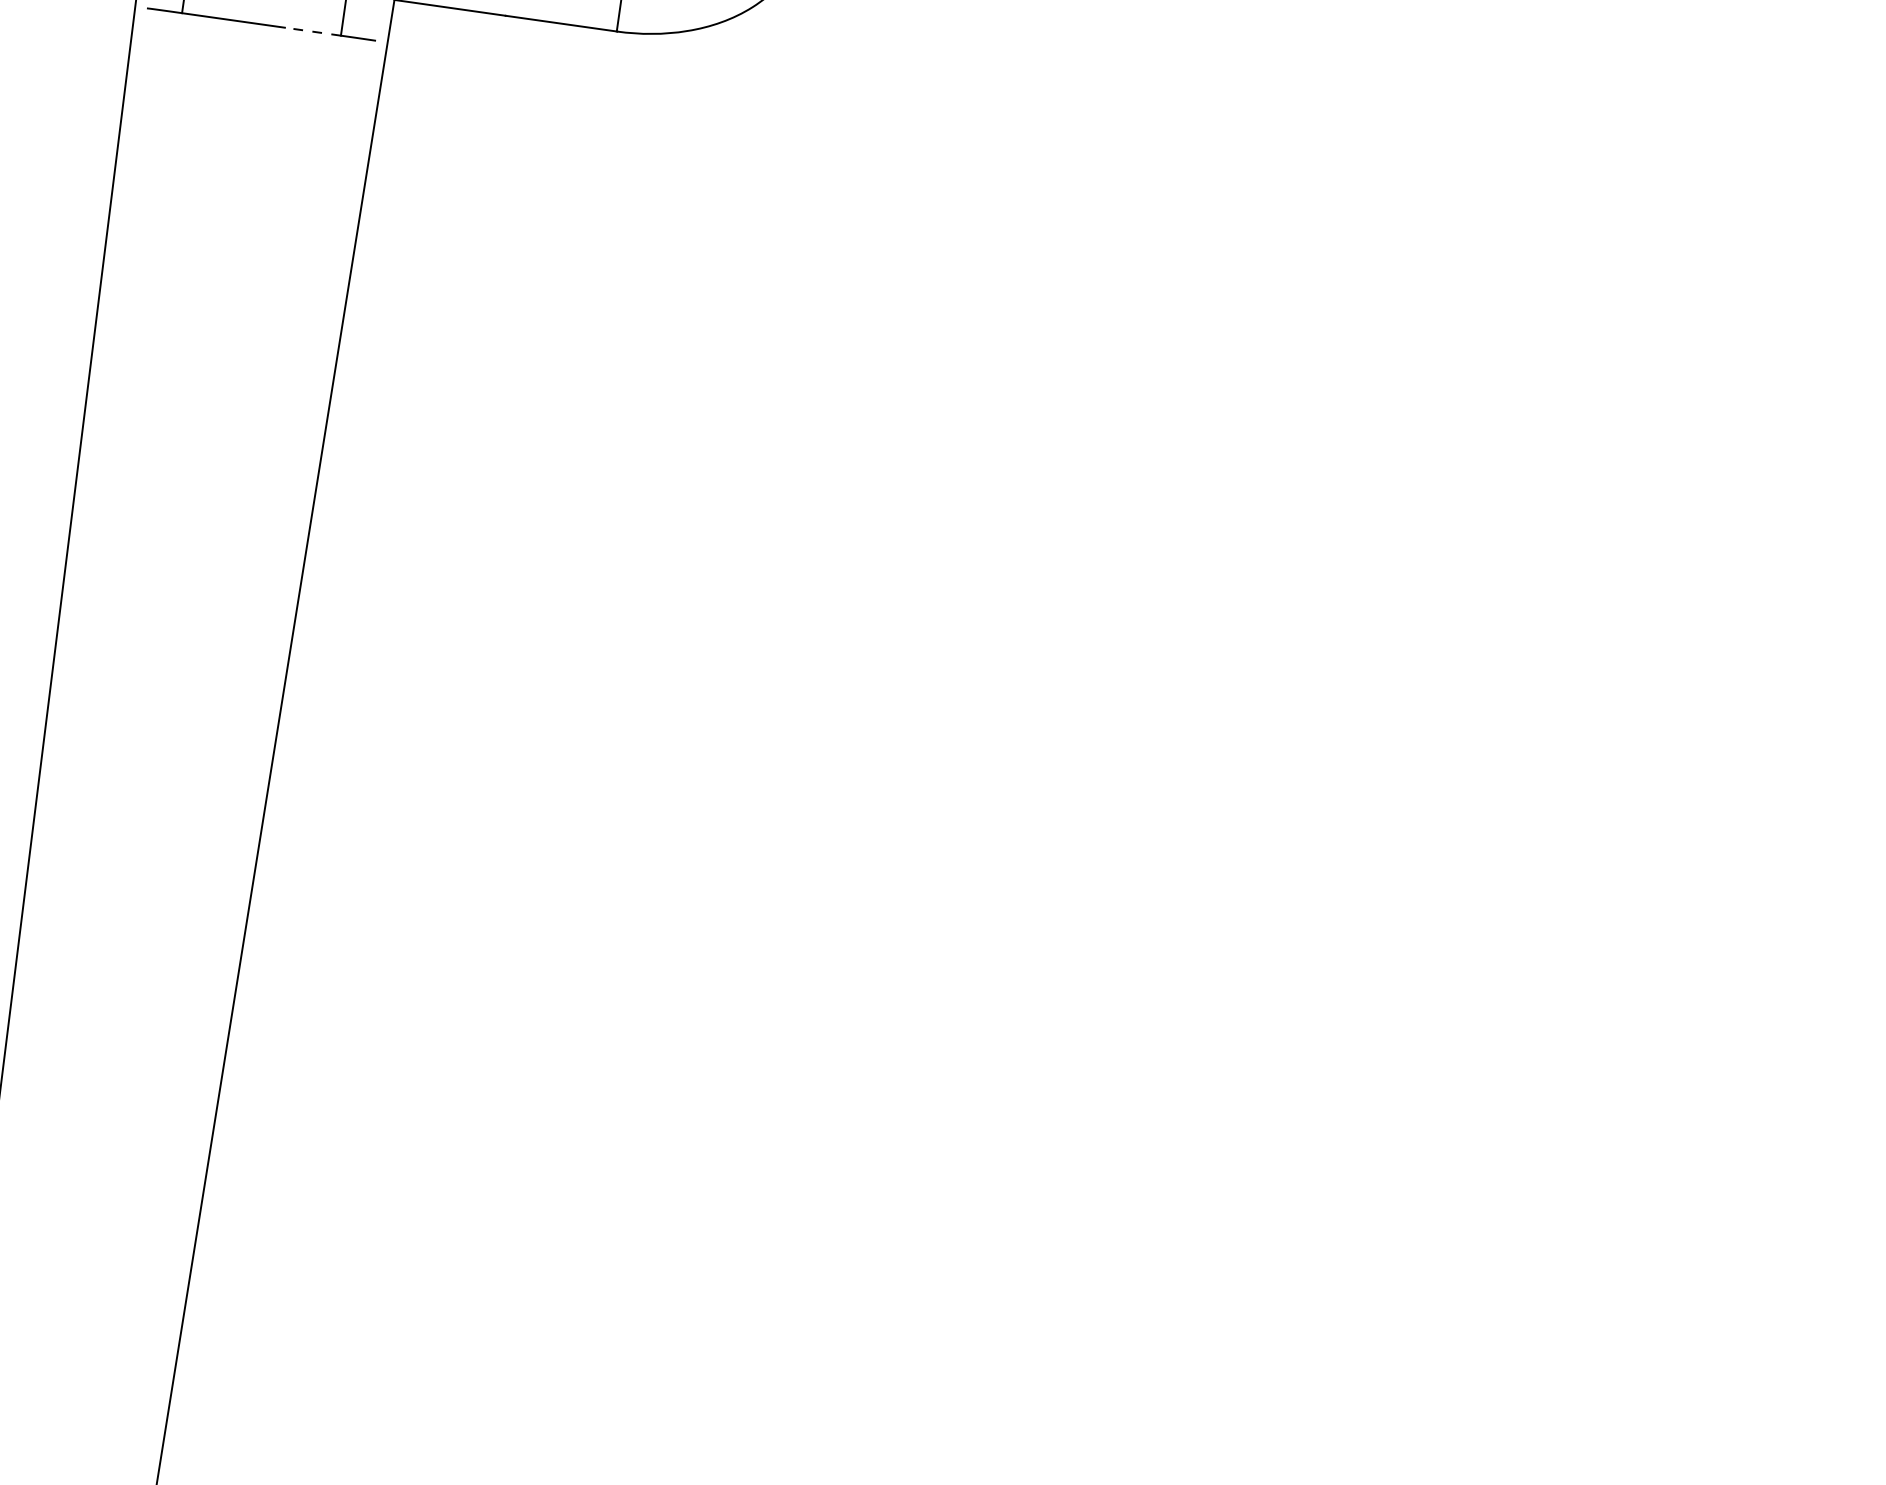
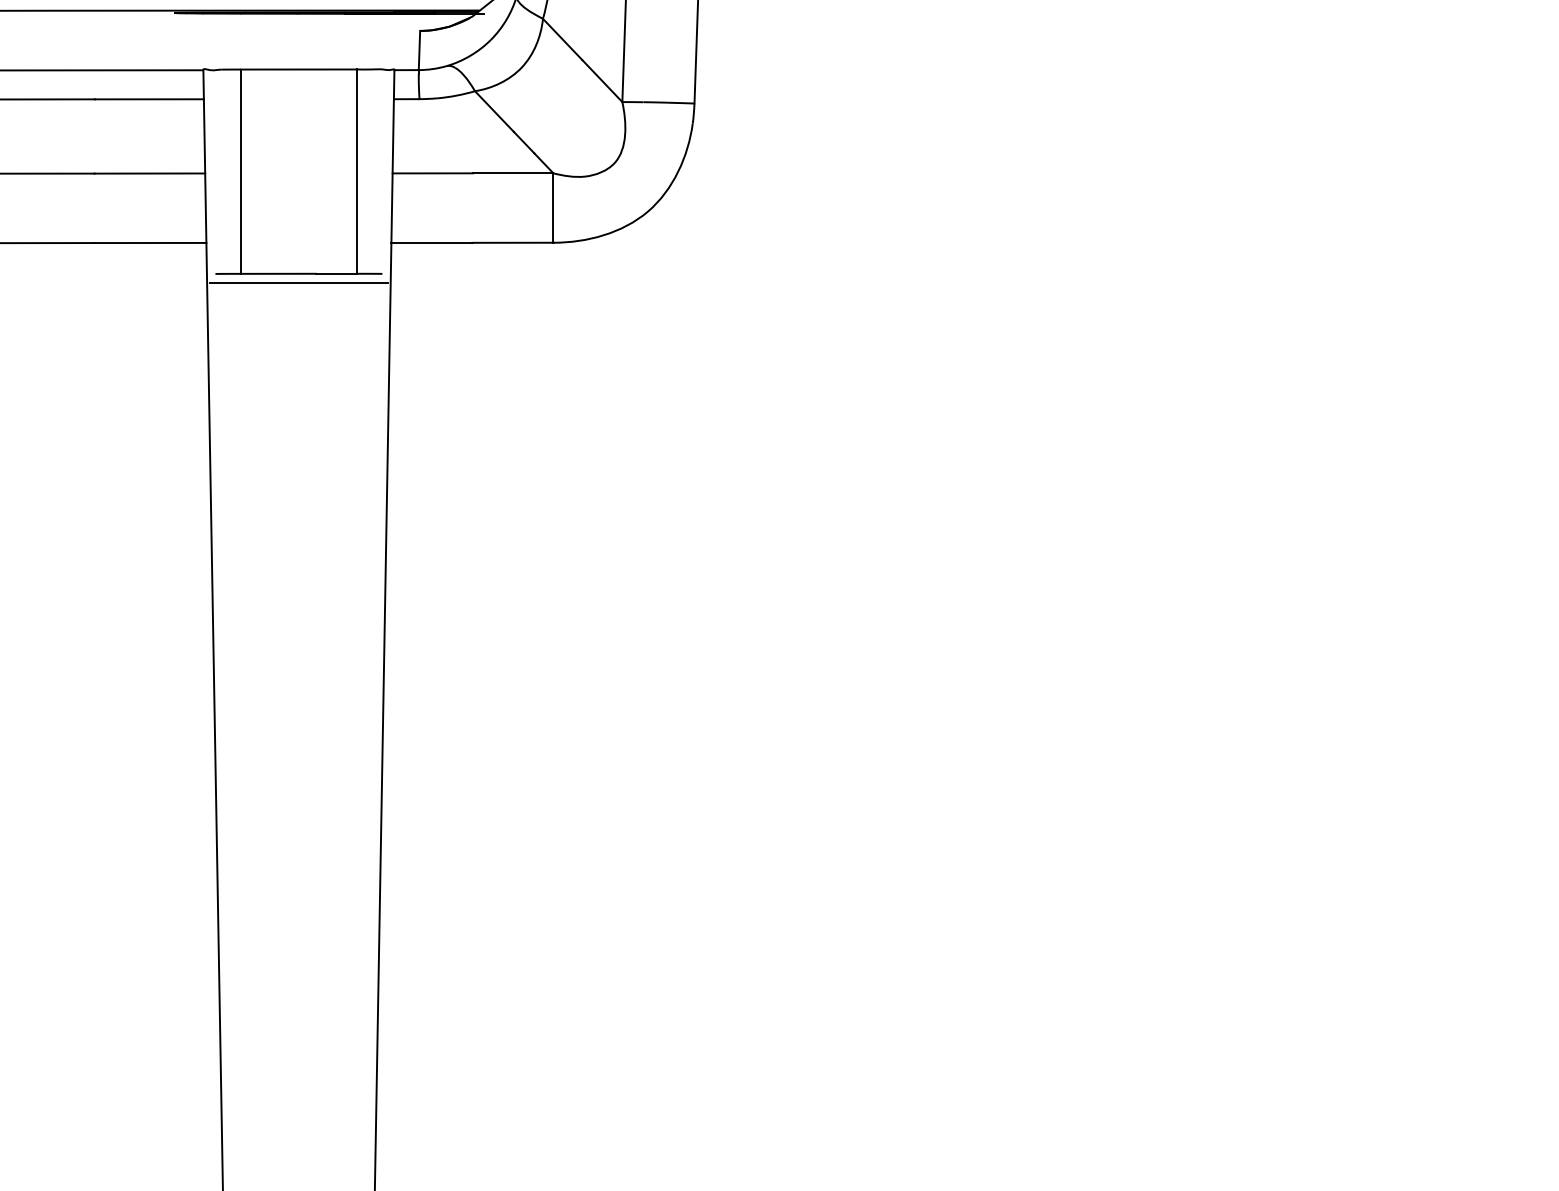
line: (311, 31) -> (335, 273), dashed -> solid
line: (259, 36) -> (298, 282), added

